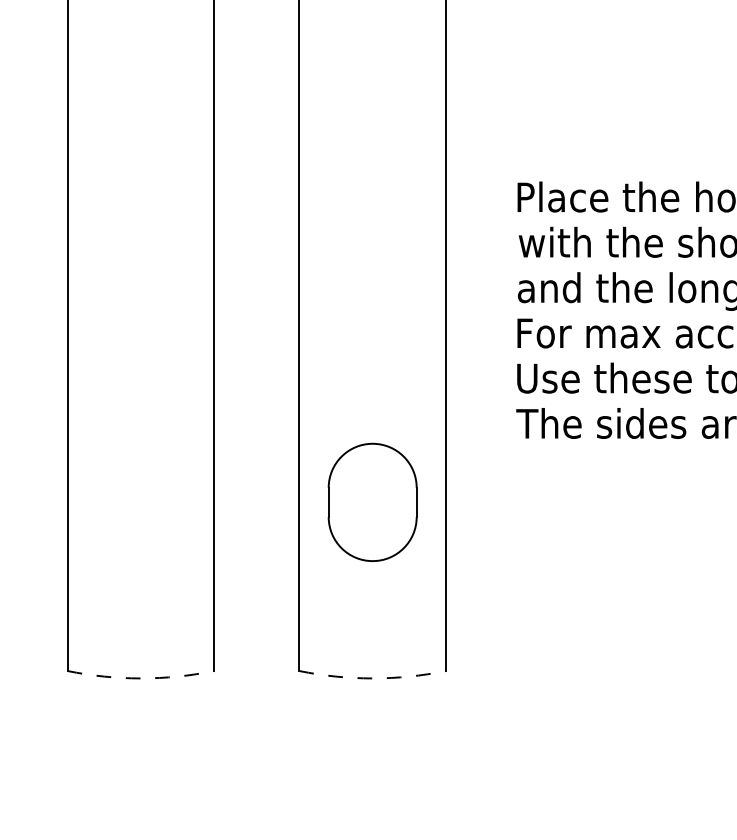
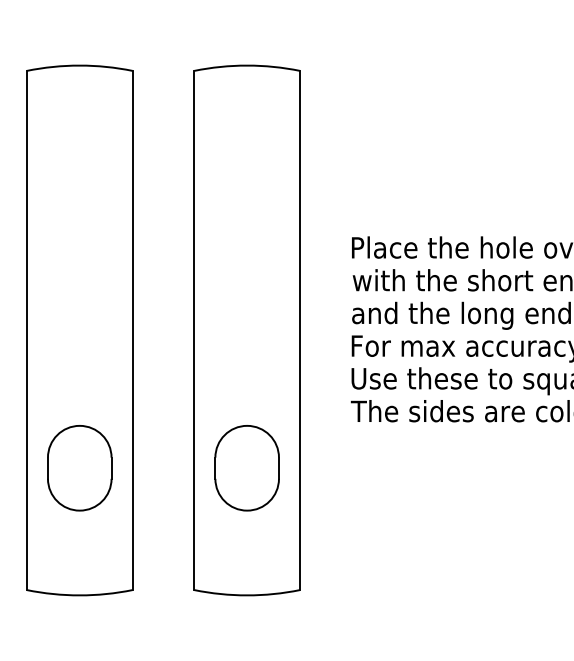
part: (140, 502) -> (79, 468), added
arc: (140, 678) -> (79, 595), dashed -> solid
arc: (373, 678) -> (247, 595), dashed -> solid

